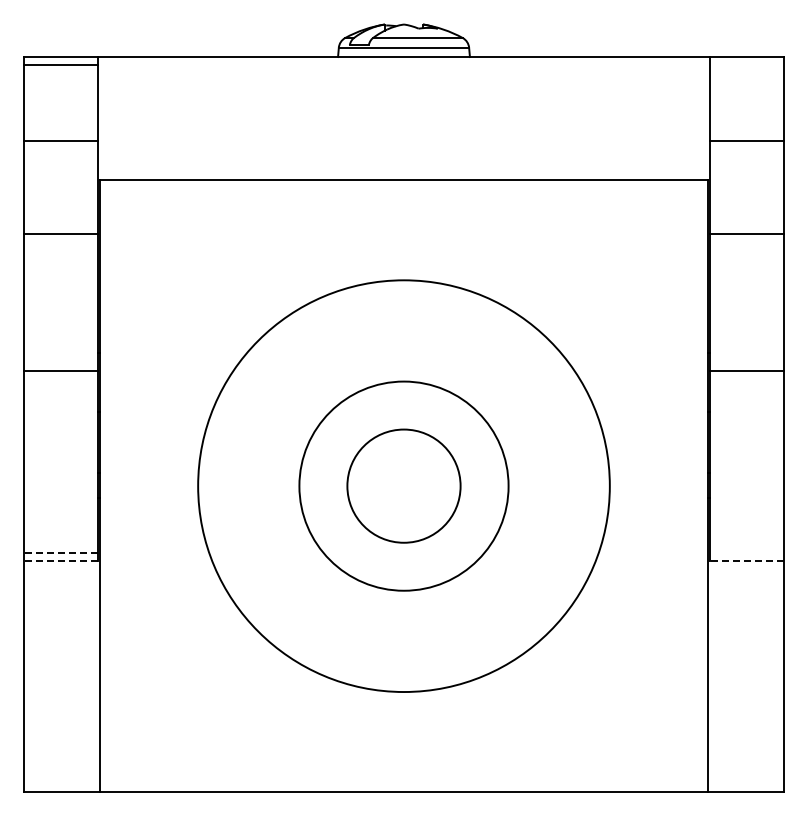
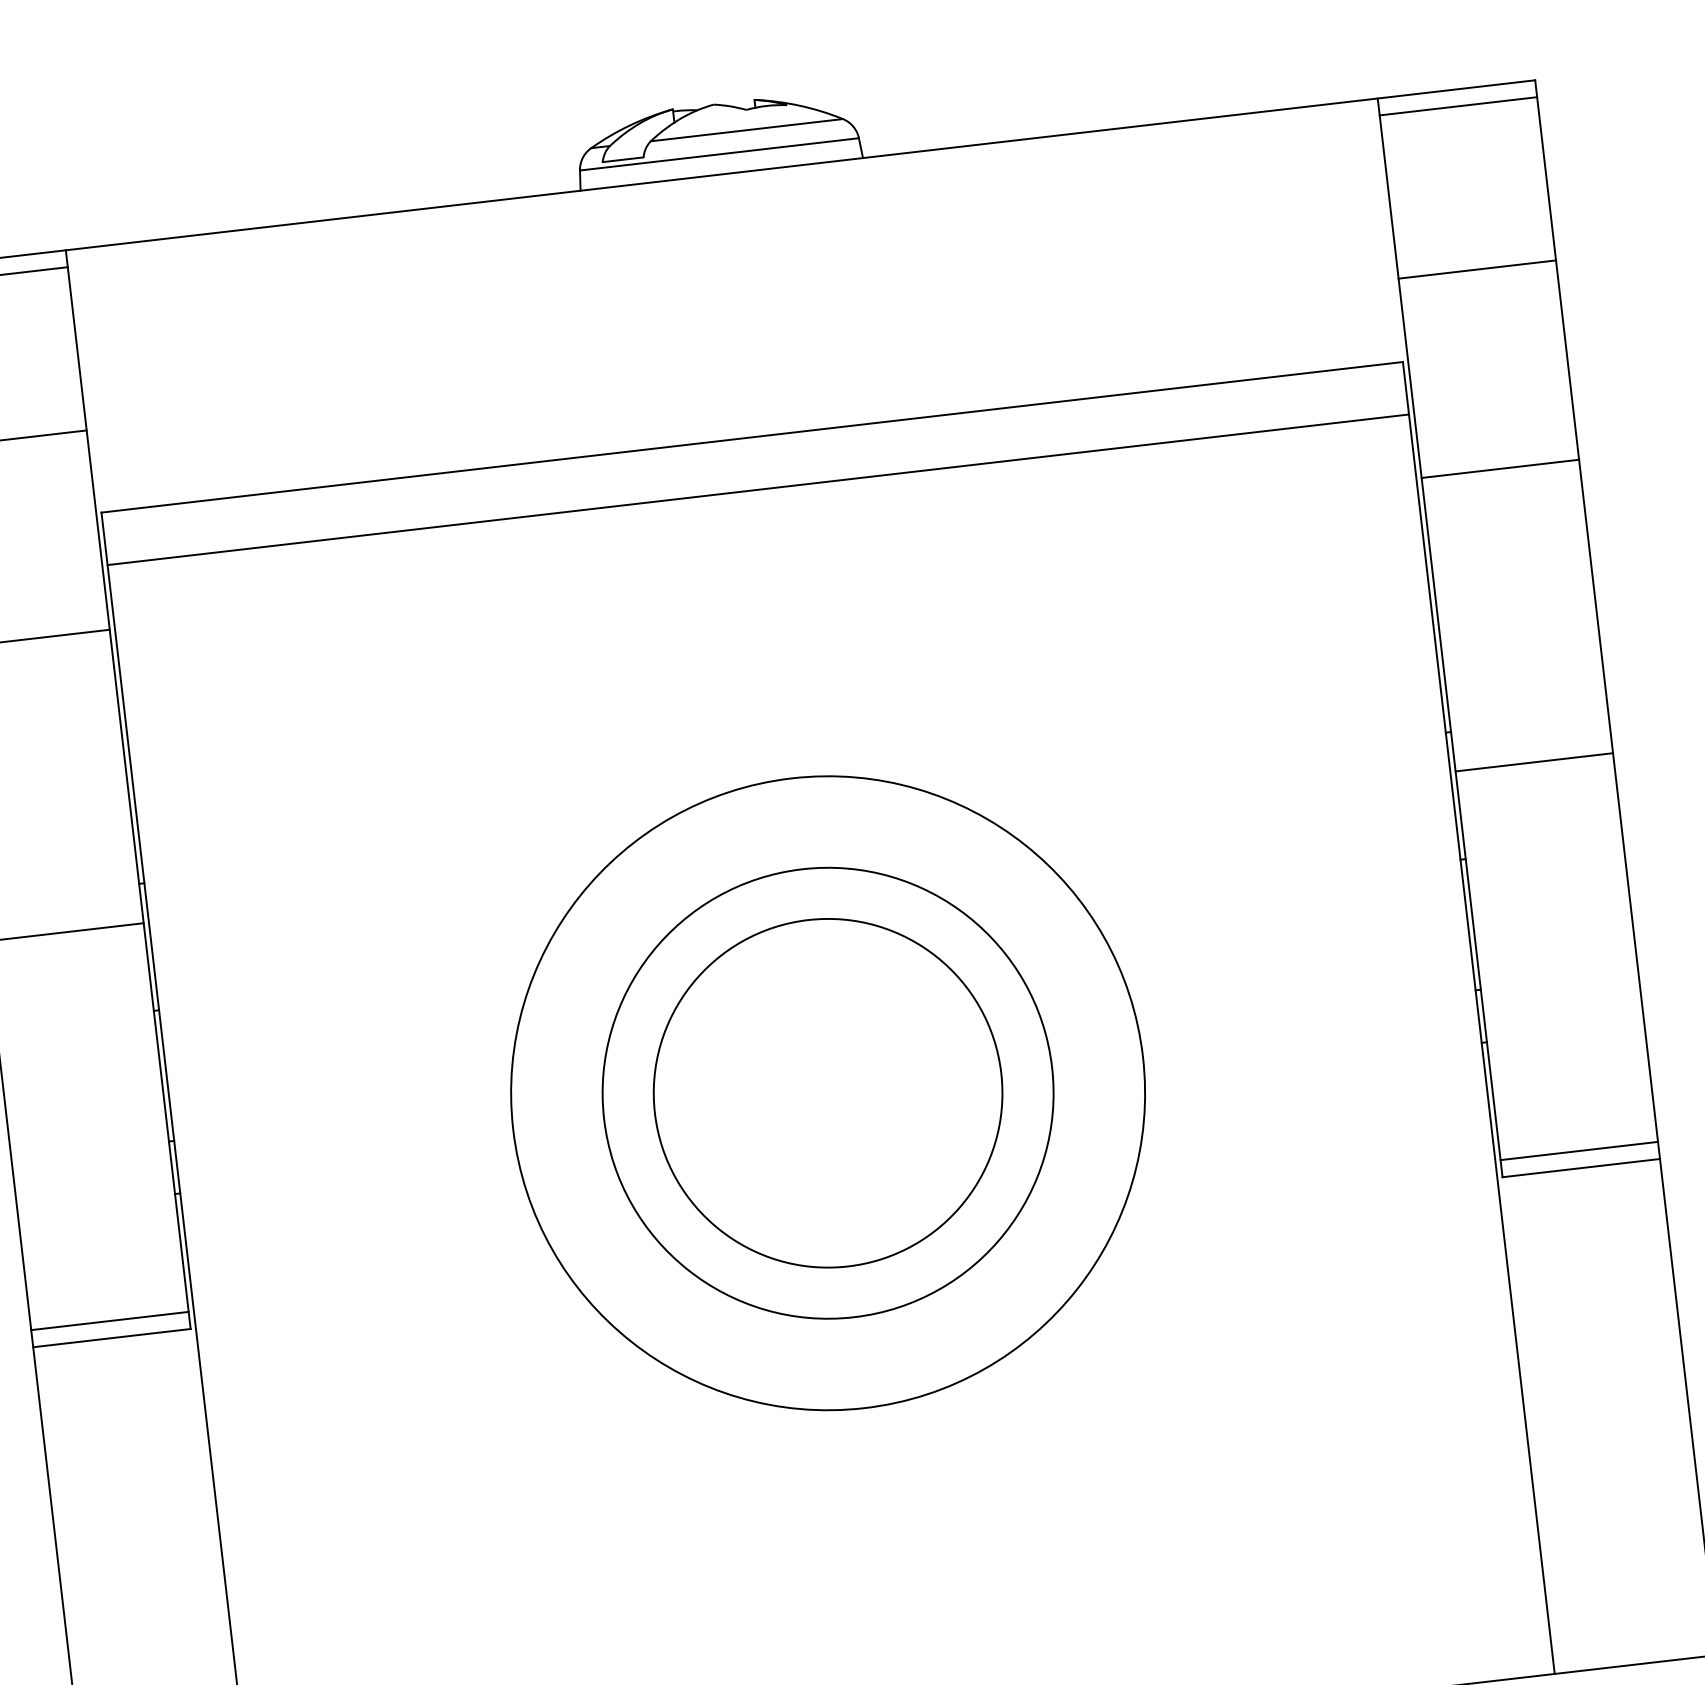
line: (746, 64) -> (1457, 105), added
line: (403, 204) -> (757, 490), added
circle: (403, 486) -> (827, 1094), size x0.71
circle: (403, 486) -> (827, 1094), size x1.43
line: (60, 552) -> (108, 1320), dashed -> solid
line: (746, 552) -> (1577, 1150), added
line: (60, 560) -> (110, 1337), dashed -> solid
line: (747, 560) -> (1582, 1167), dashed -> solid

